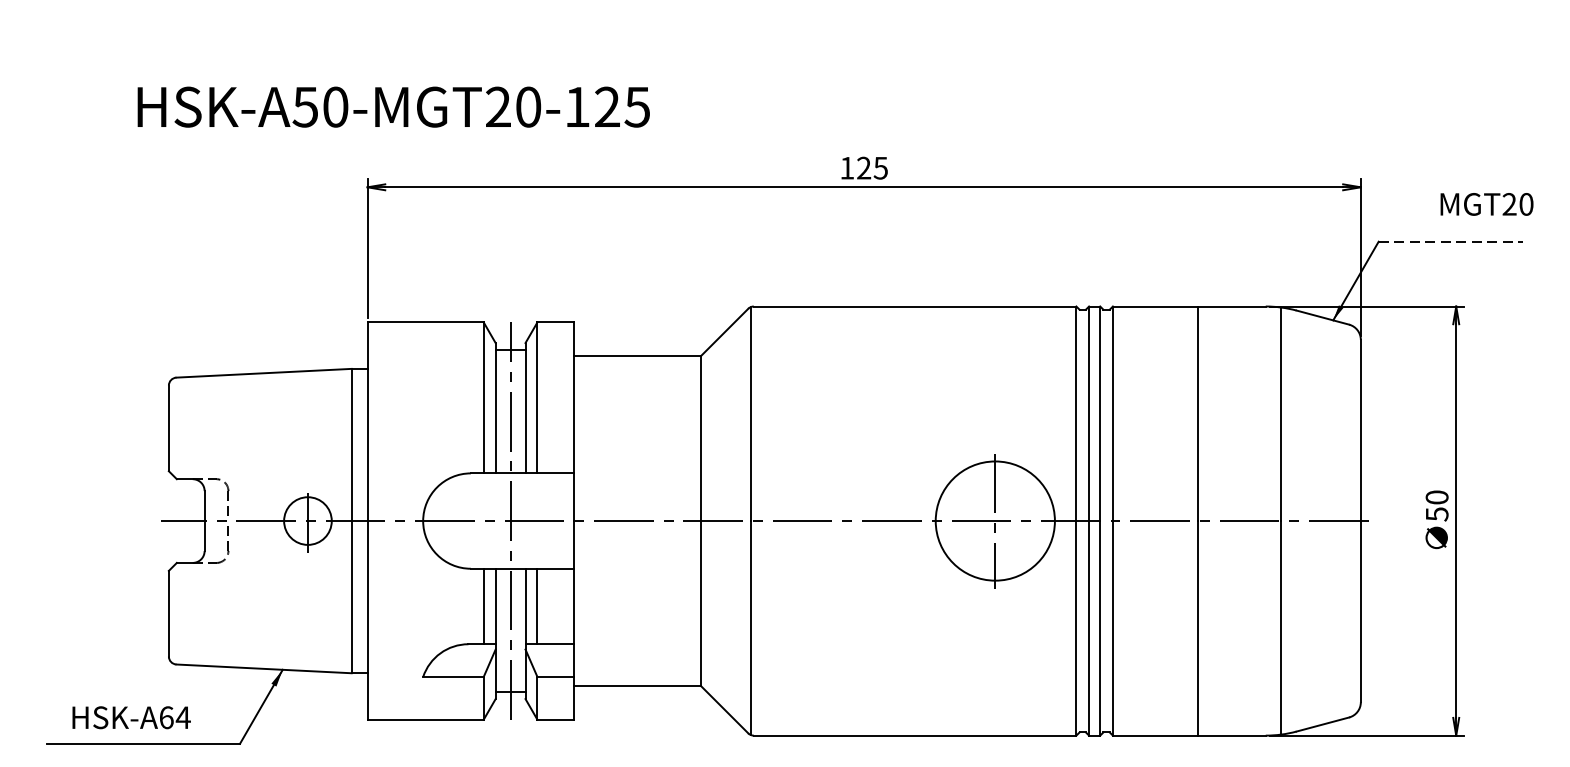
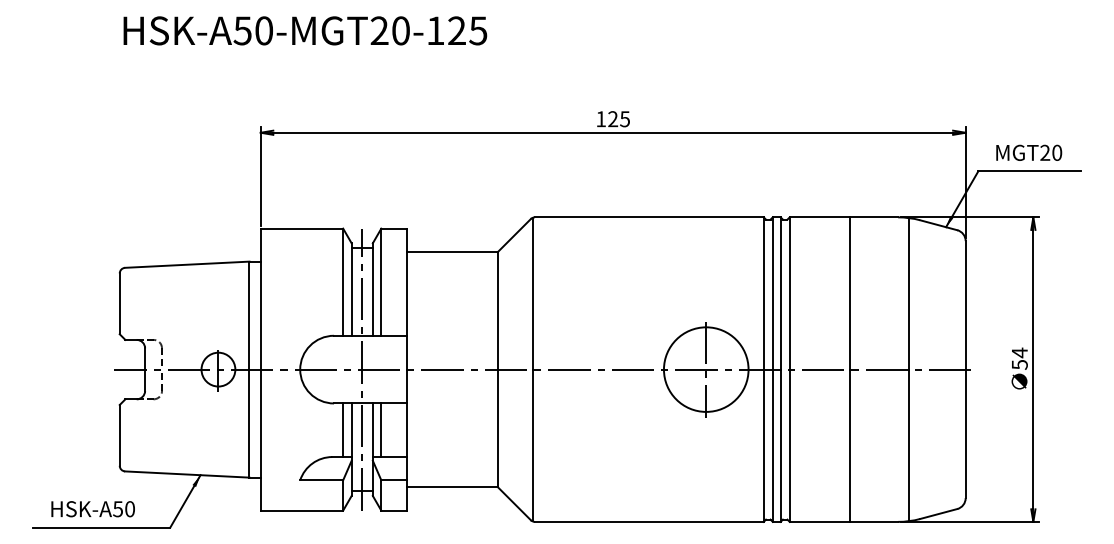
text: (393, 106) -> (305, 30), moved
text: (1487, 203) -> (1029, 152), moved
line: (1450, 241) -> (1029, 171), dashed -> solid
text: (1436, 496) -> (1019, 352), 50 -> 54
text: (175, 718) -> (124, 509), HSK-A64 -> HSK-A50

